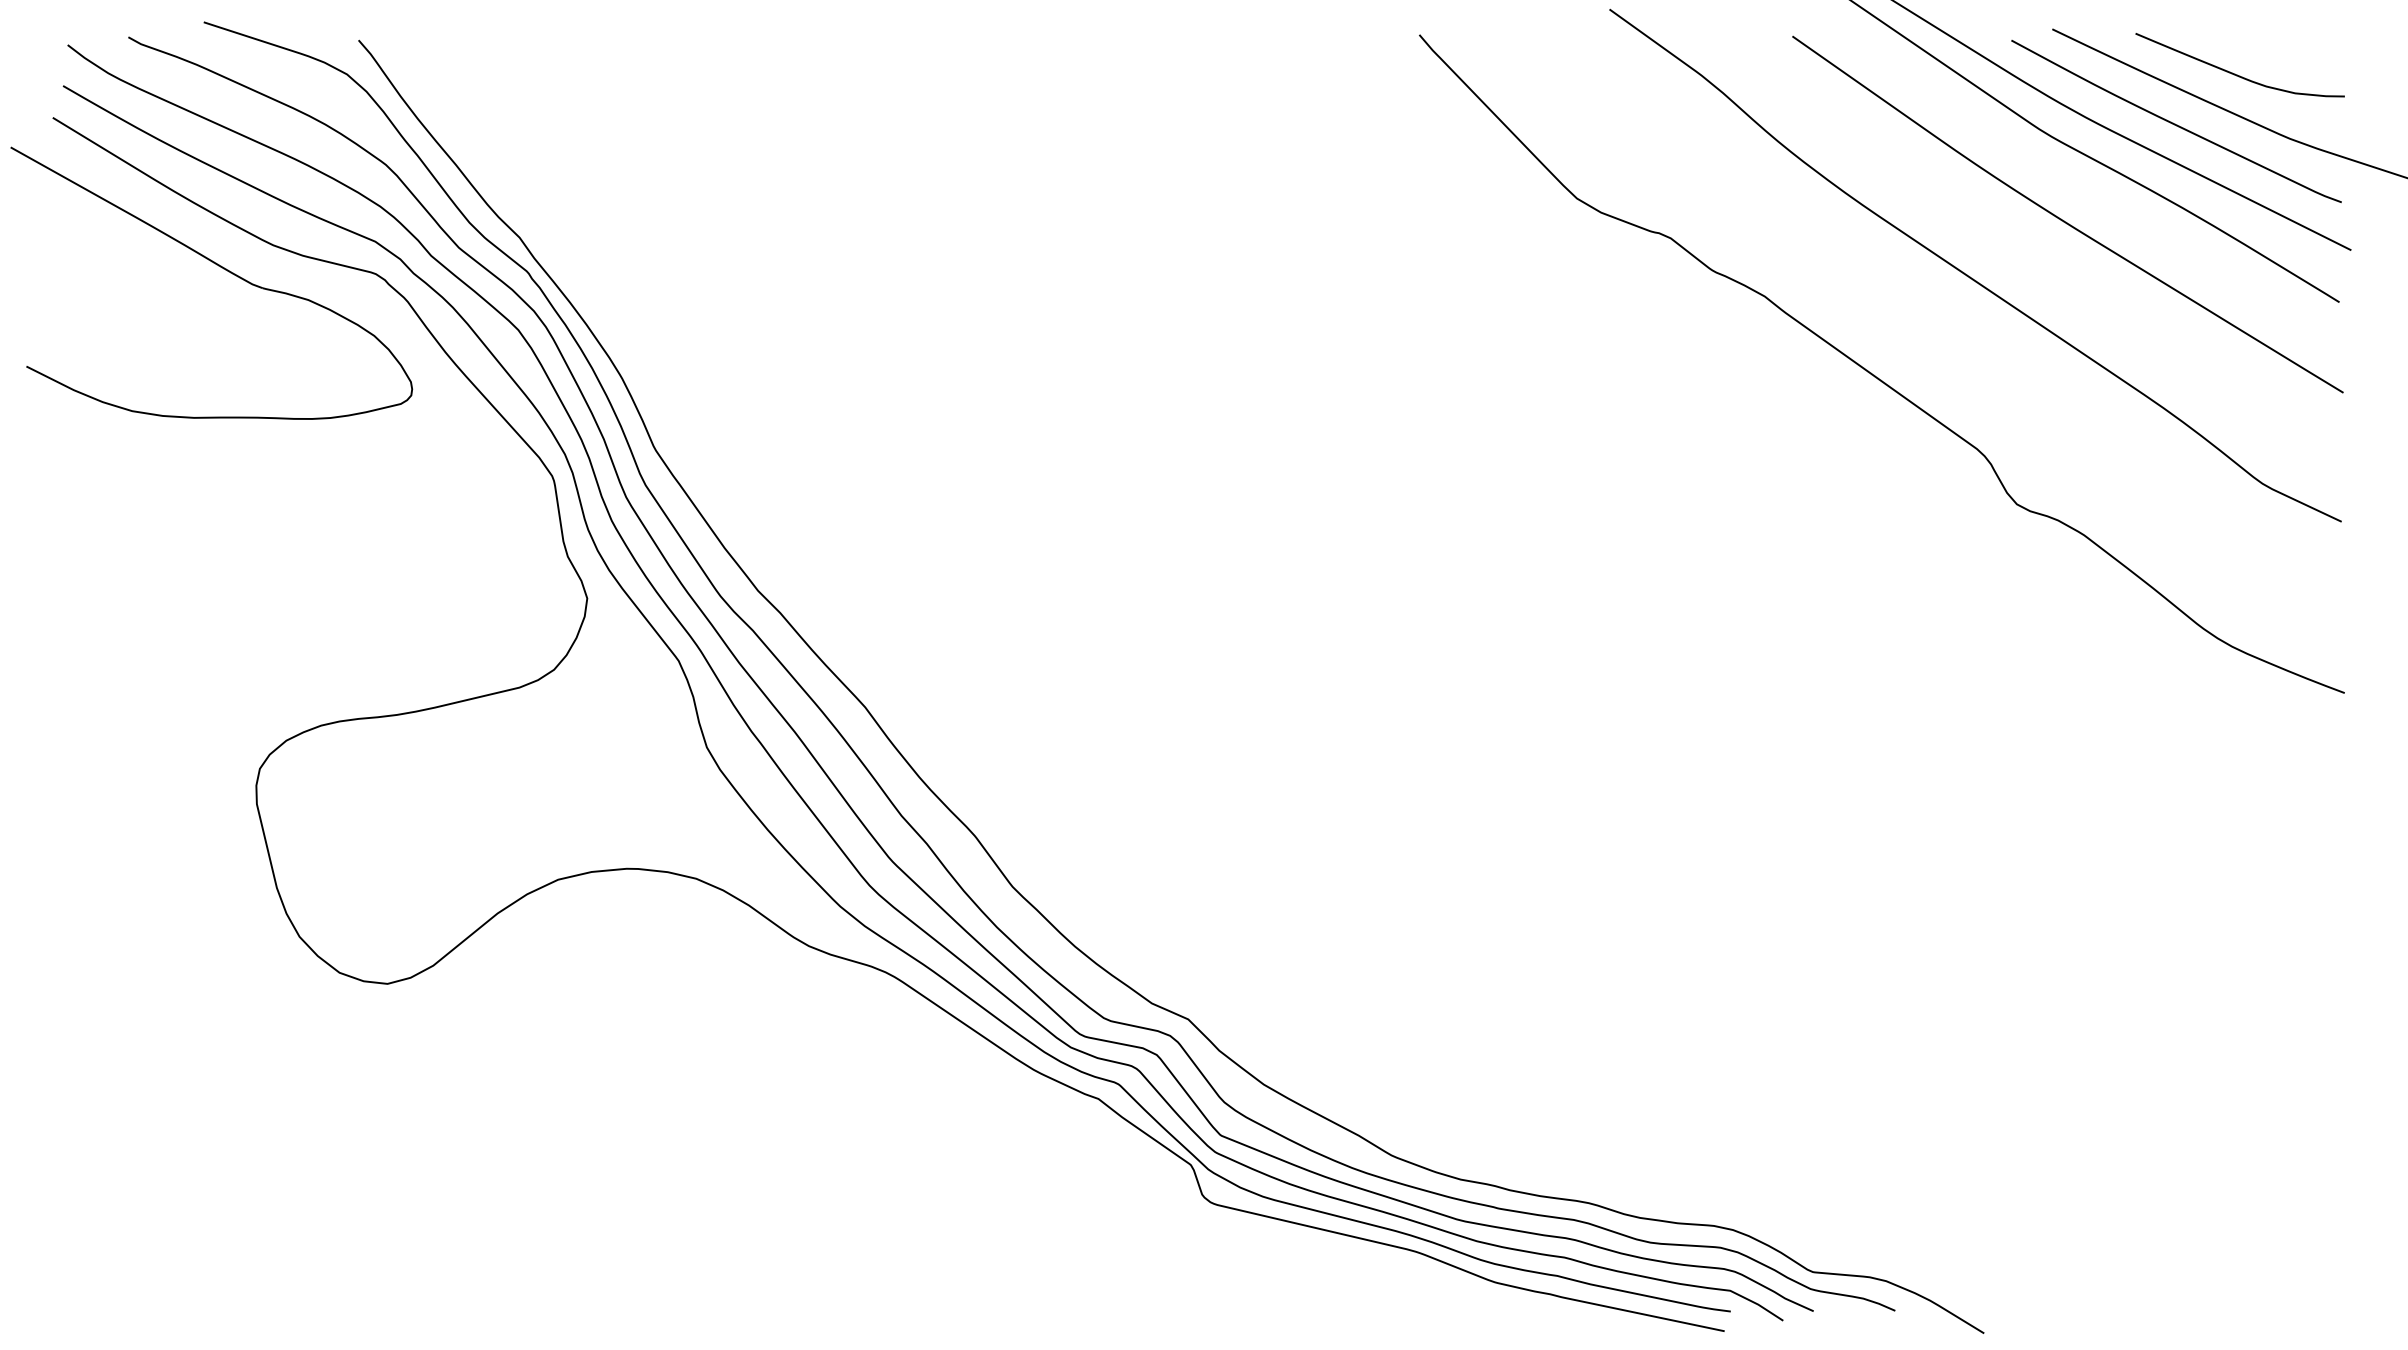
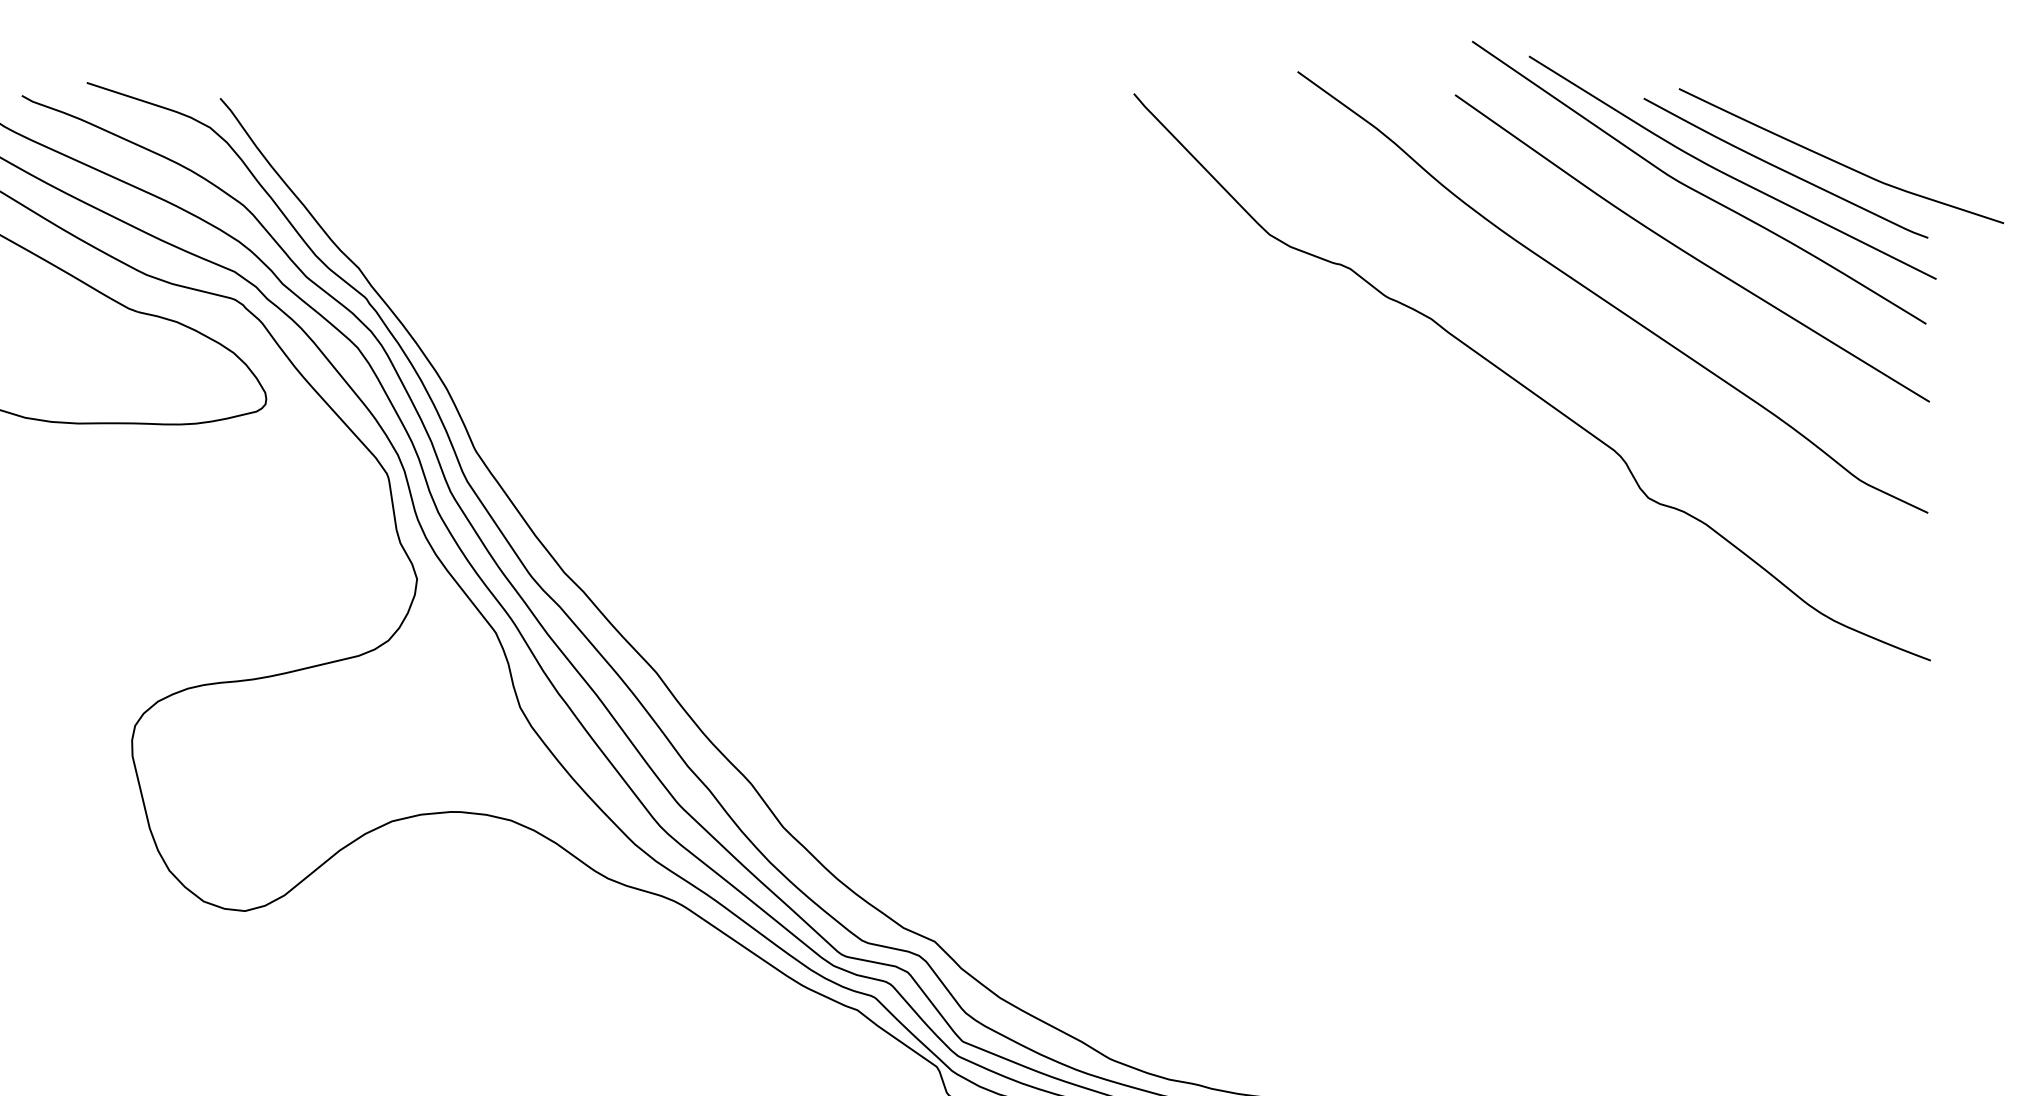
curve: (2235, 73) -> (1836, 126), removed

